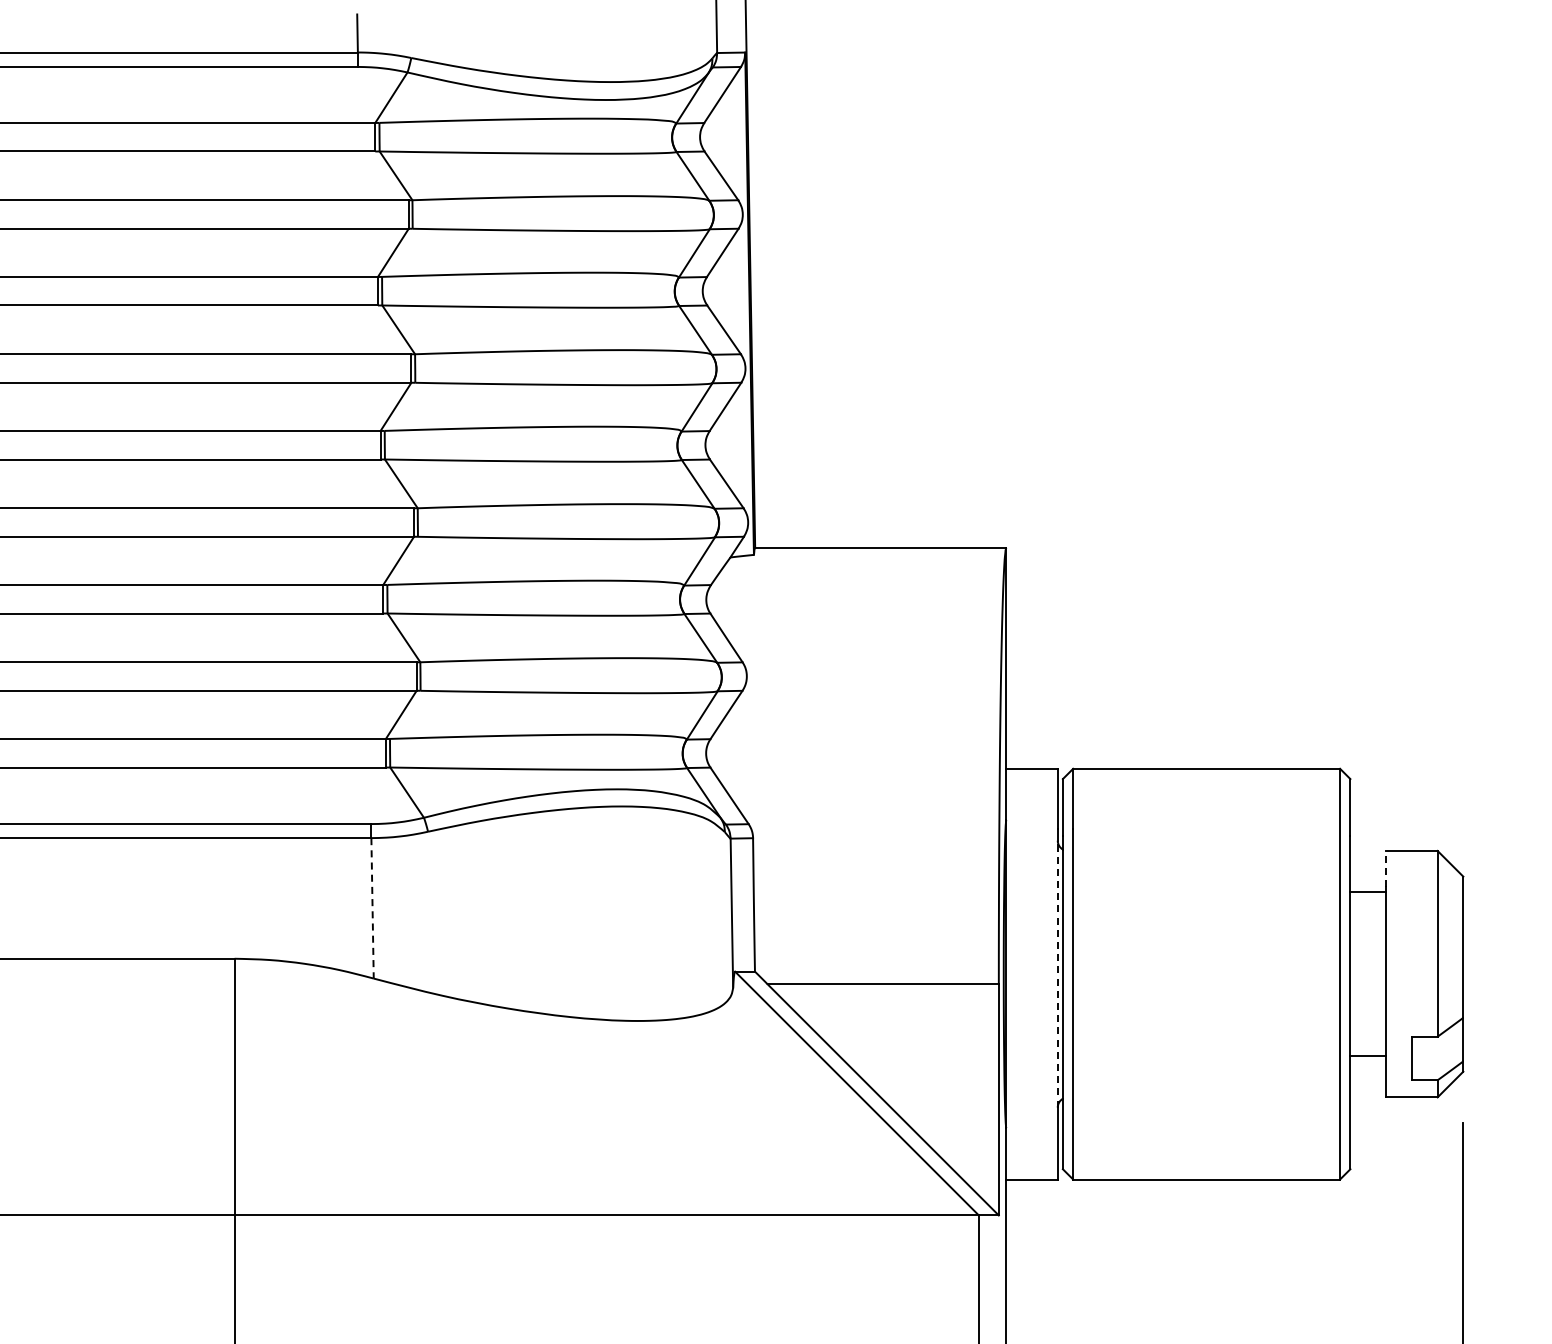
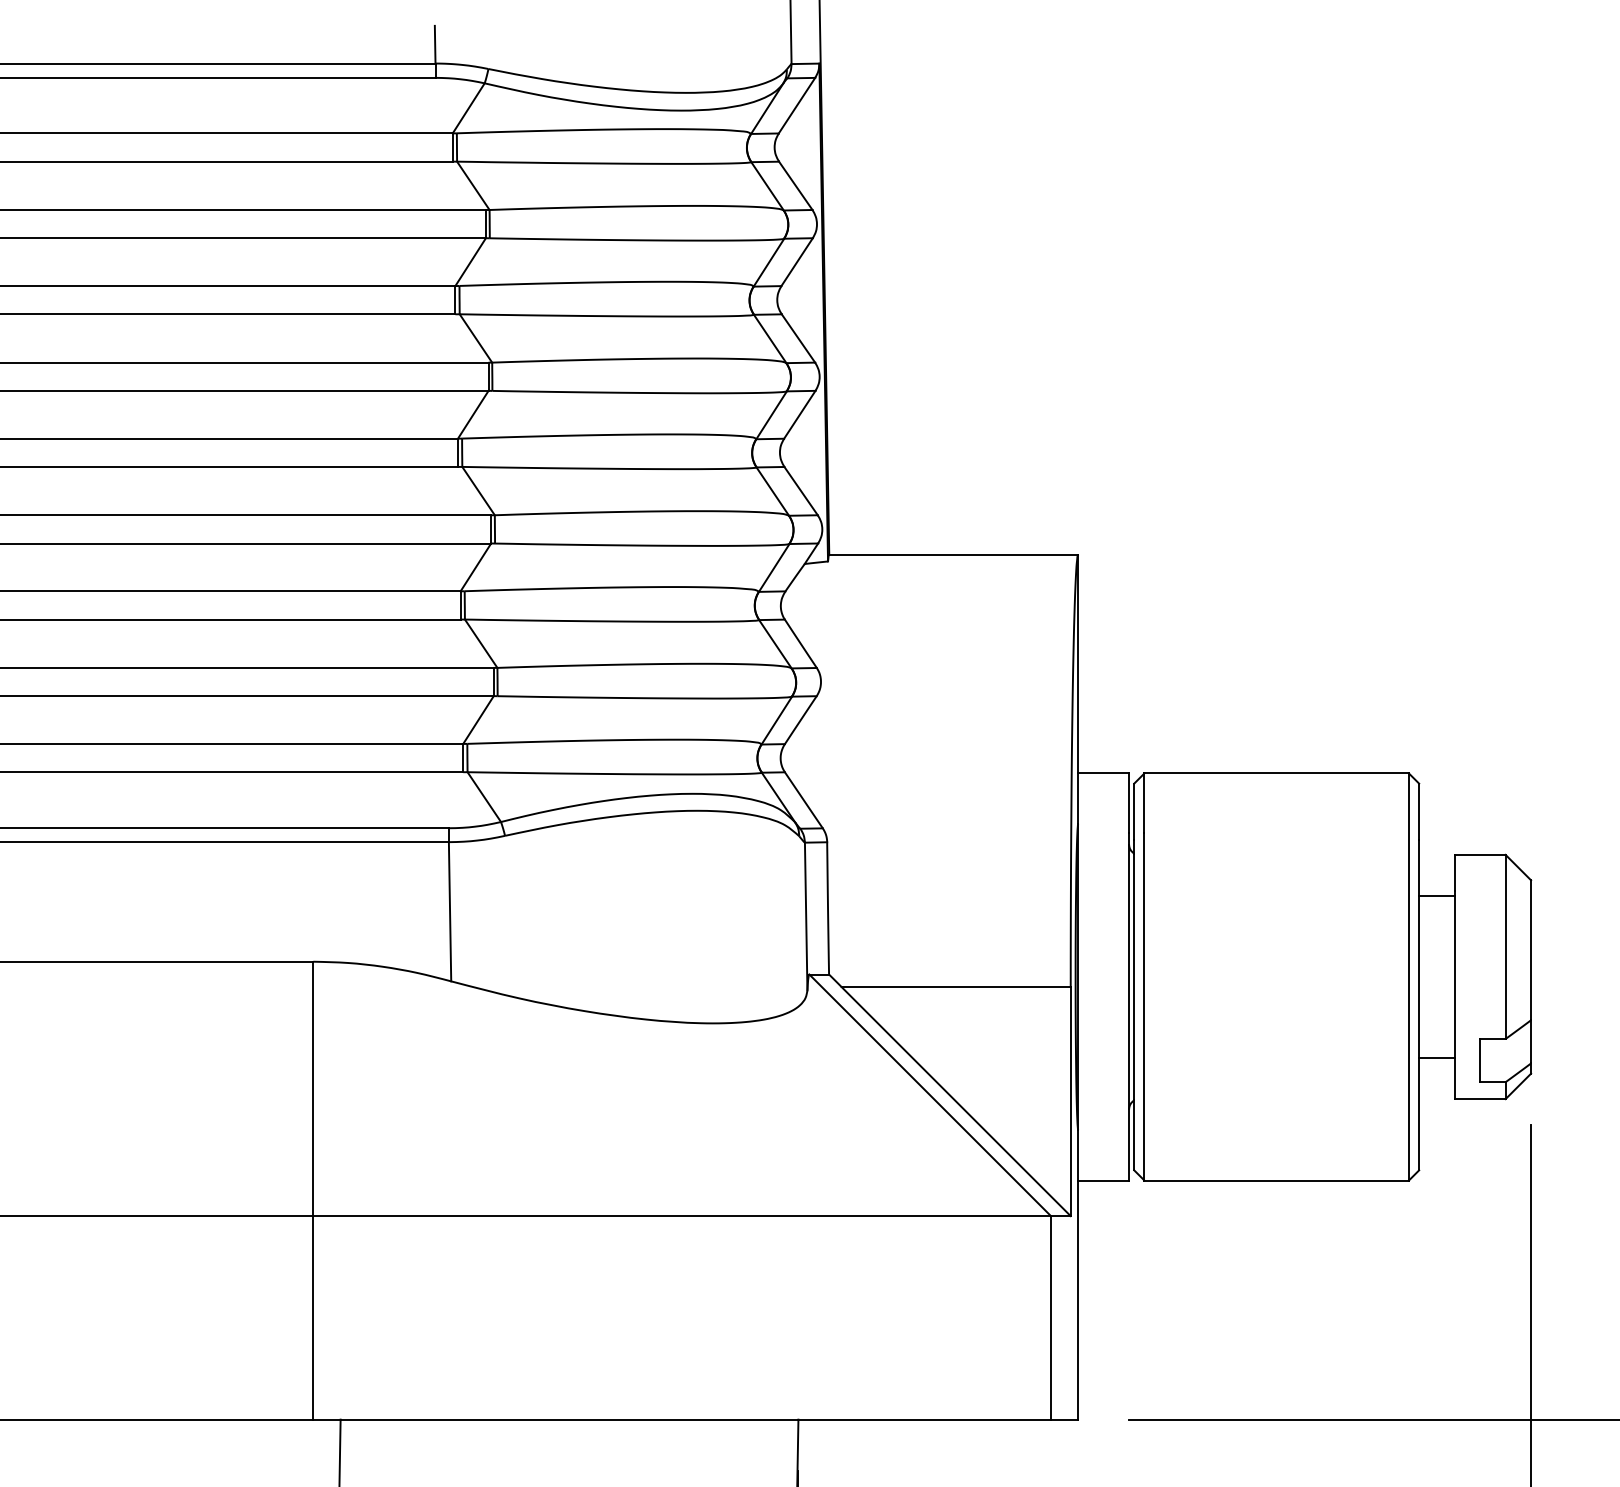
line: (1386, 868) -> (1454, 872), dashed -> solid
line: (373, 908) -> (450, 911), dashed -> solid
line: (1058, 973) -> (1129, 976), dashed -> solid

